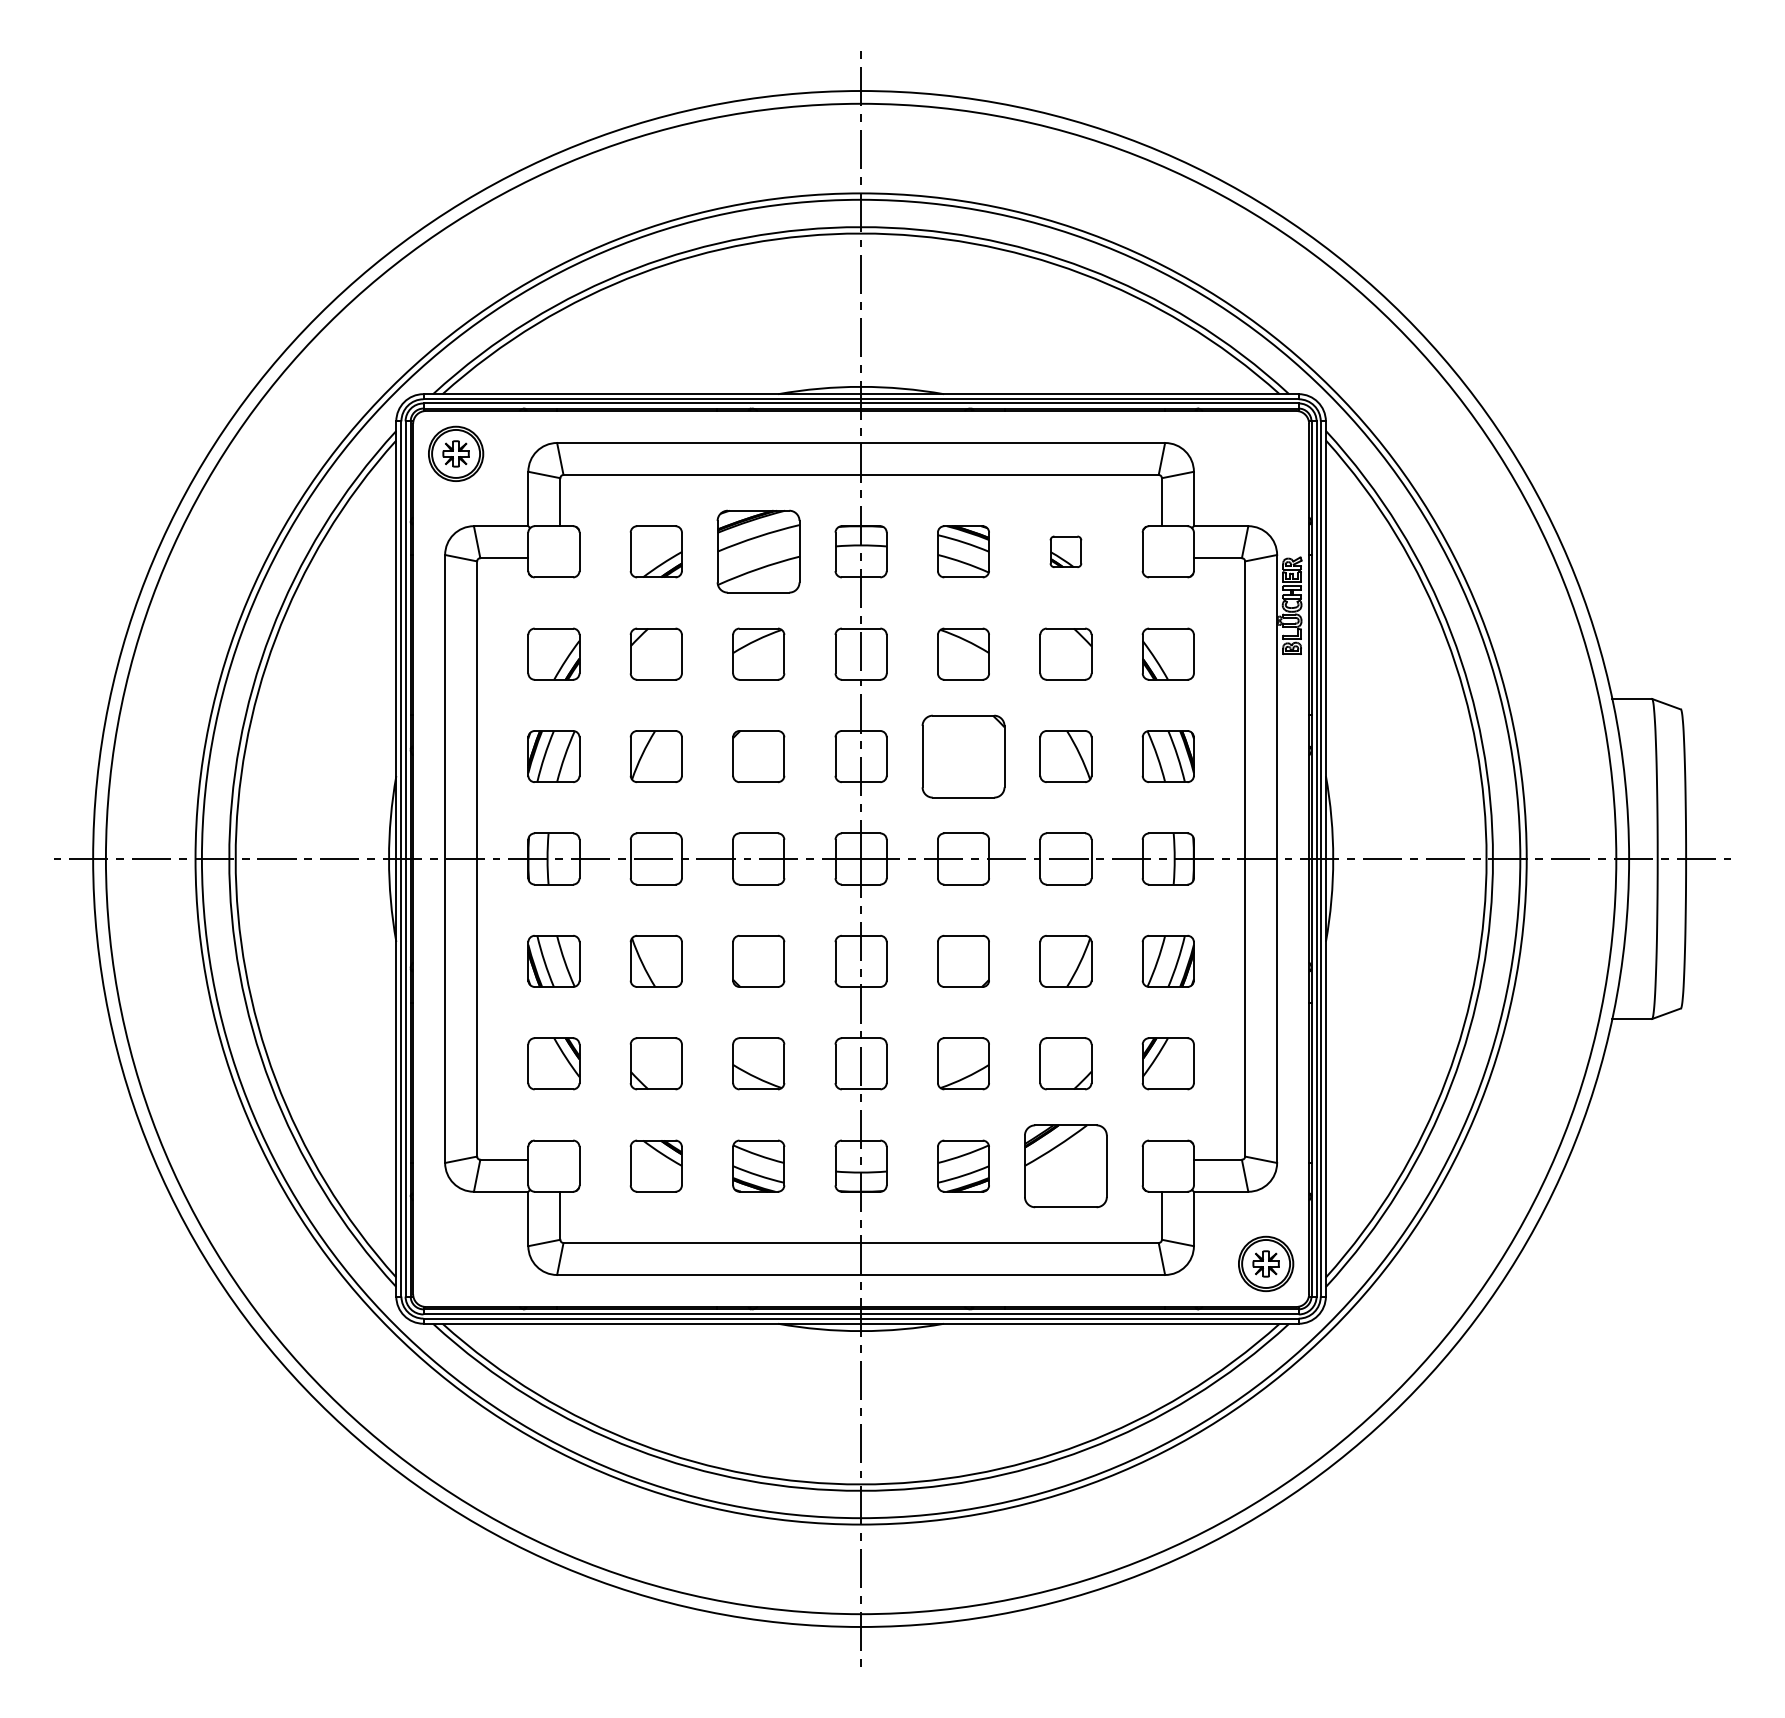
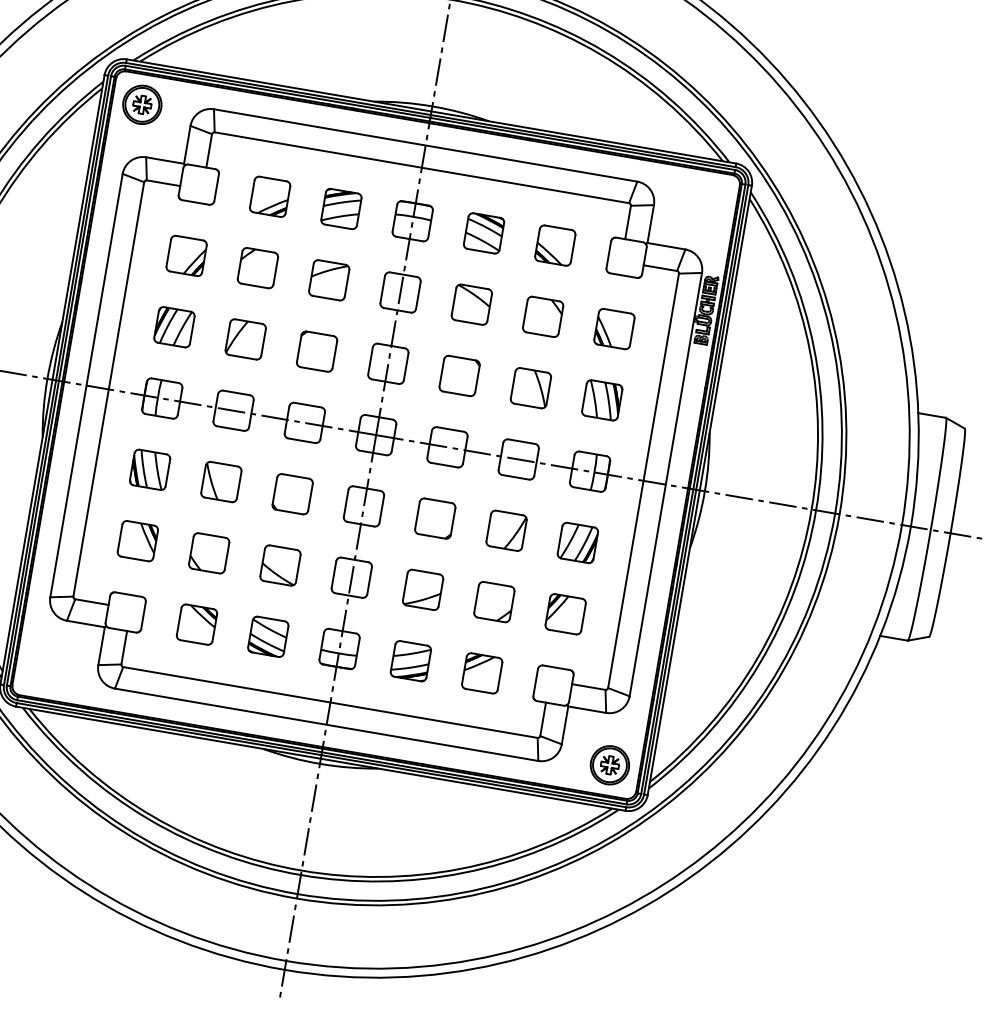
part: (758, 551) -> (341, 208), size x0.62
part: (1065, 551) -> (555, 245), size x1.67
part: (963, 756) -> (459, 375), size x0.62
part: (1065, 1165) -> (481, 672), size x0.62

